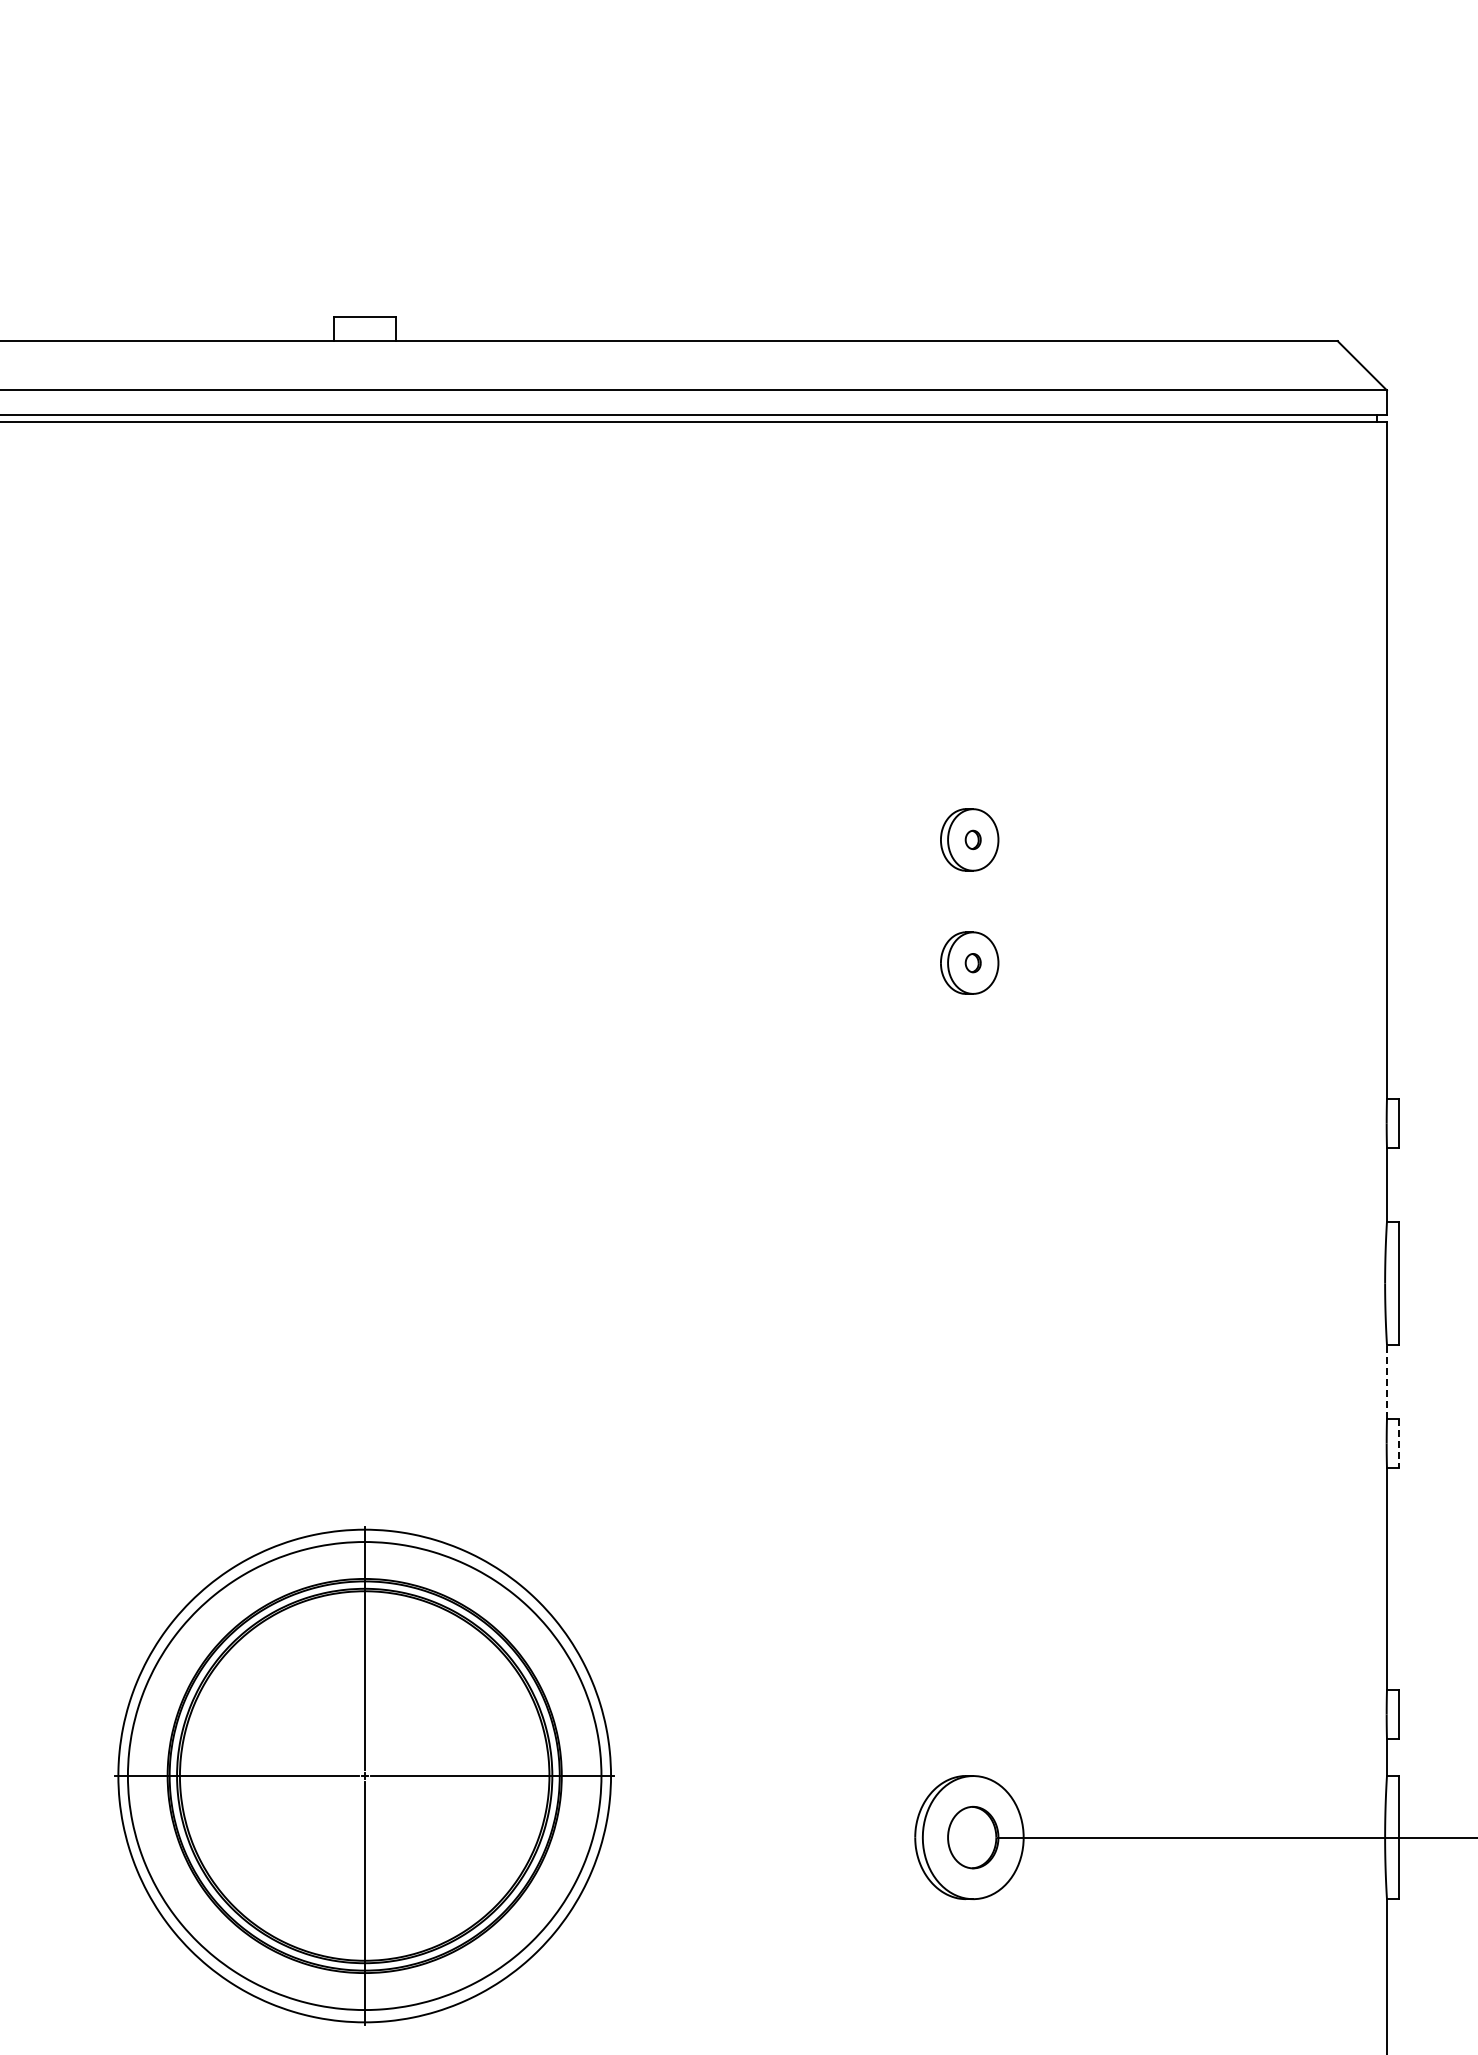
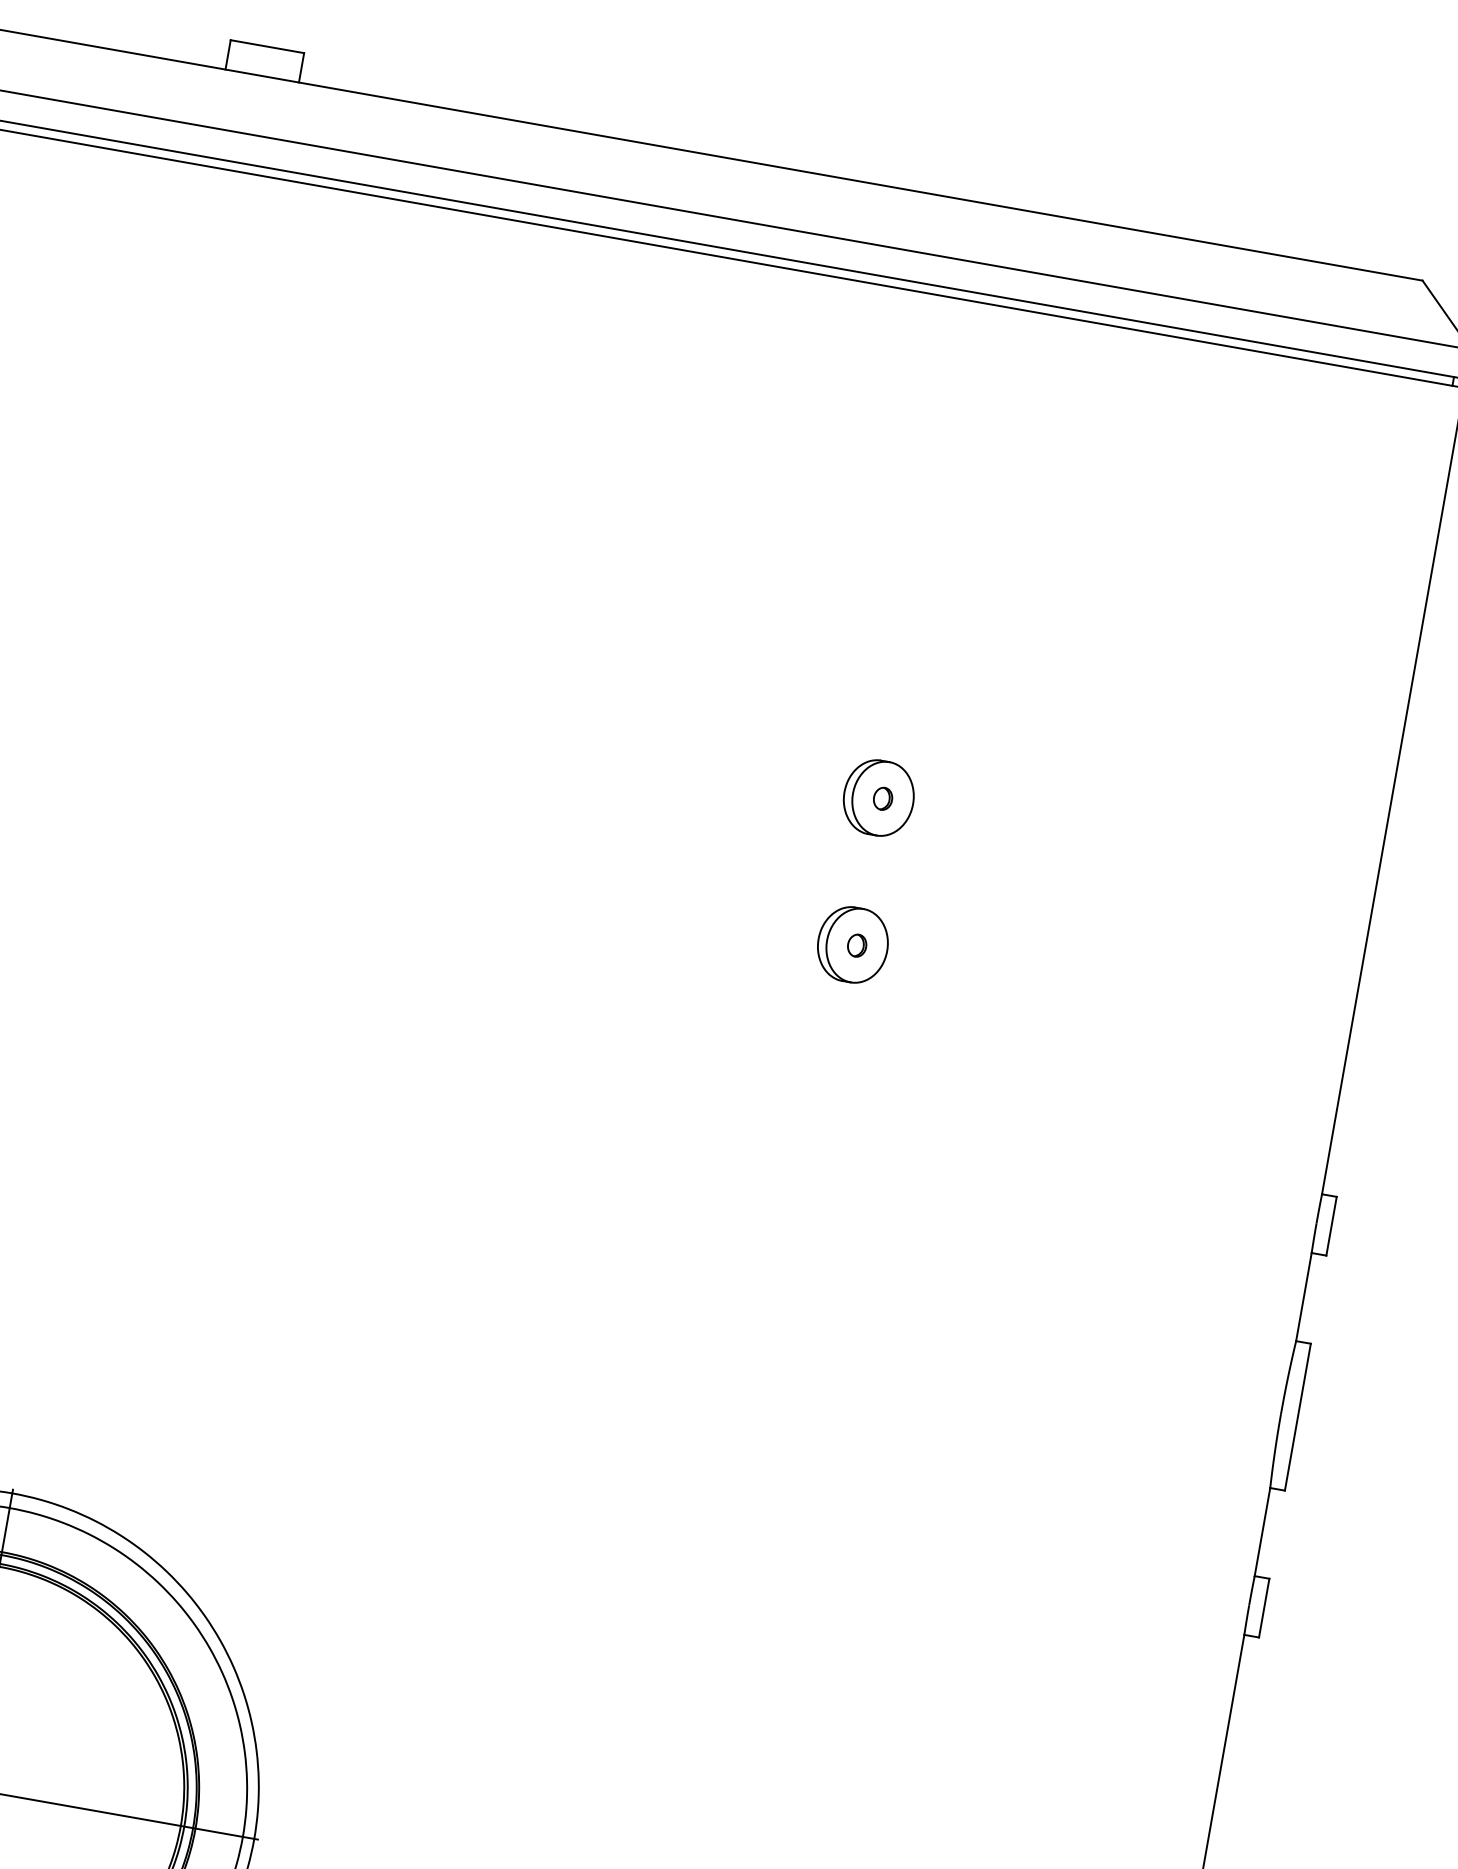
line: (1386, 1381) -> (1261, 1531), dashed -> solid
line: (1399, 1443) -> (1264, 1608), dashed -> solid

